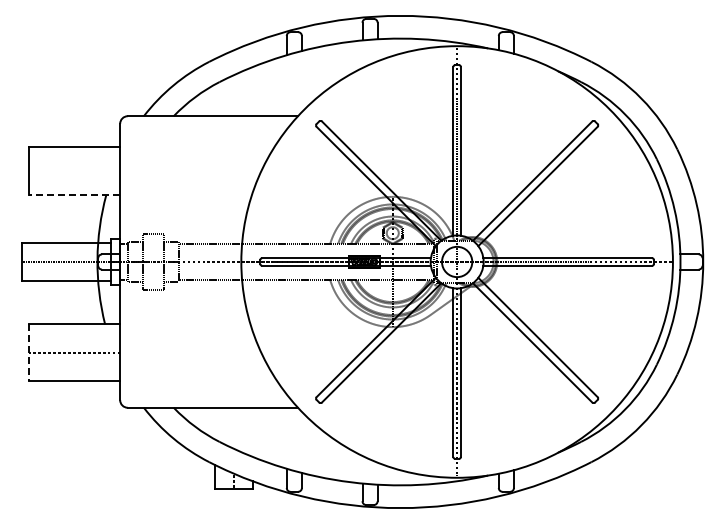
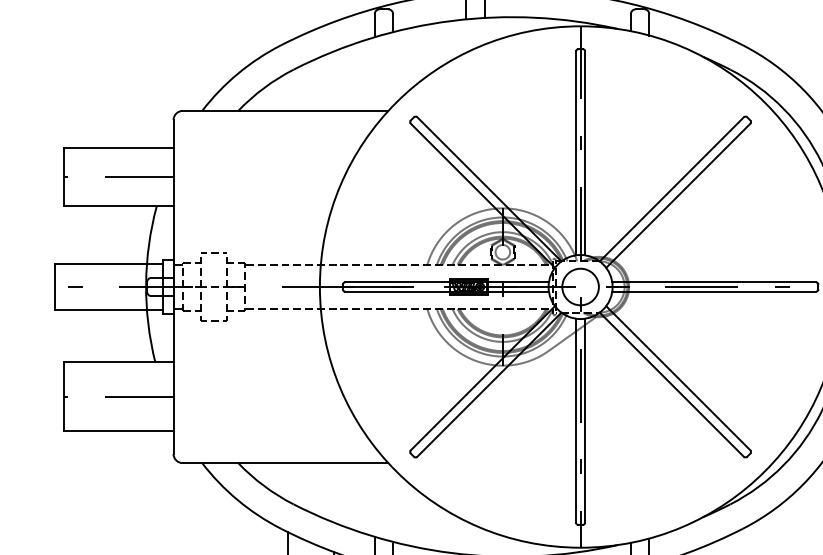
line: (74, 171) -> (118, 177), added
line: (74, 194) -> (118, 205), dashed -> solid
line: (29, 353) -> (64, 397), dashed -> solid

